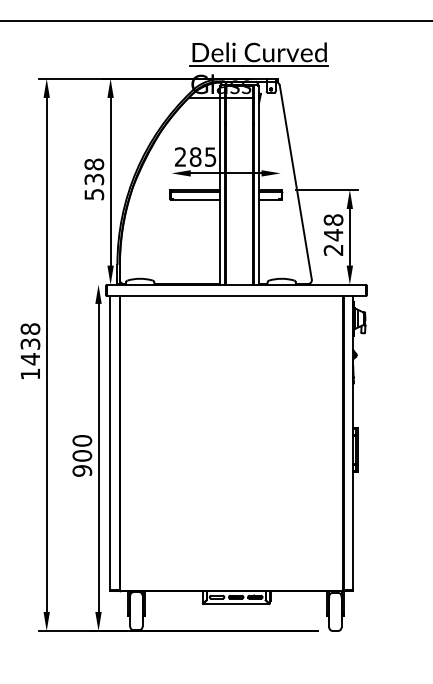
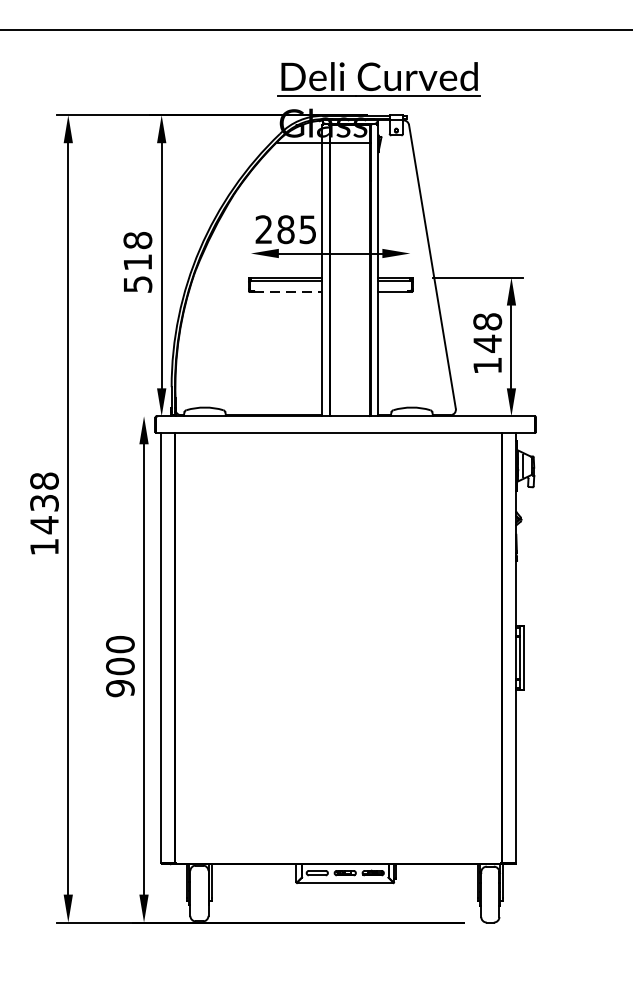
text: (94, 179) -> (138, 262), 538 -> 518
line: (197, 199) -> (288, 291), solid -> dashed
text: (333, 249) -> (487, 364), 248 -> 148

